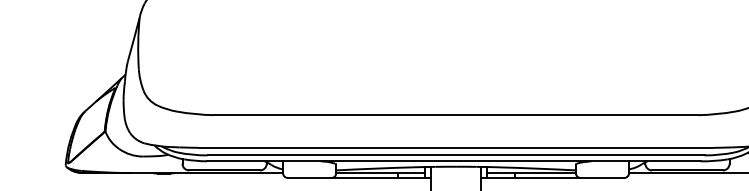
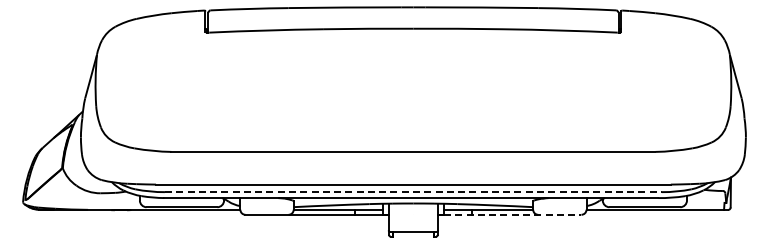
line: (456, 155) -> (413, 192), solid -> dashed
line: (555, 177) -> (512, 214), solid -> dashed

